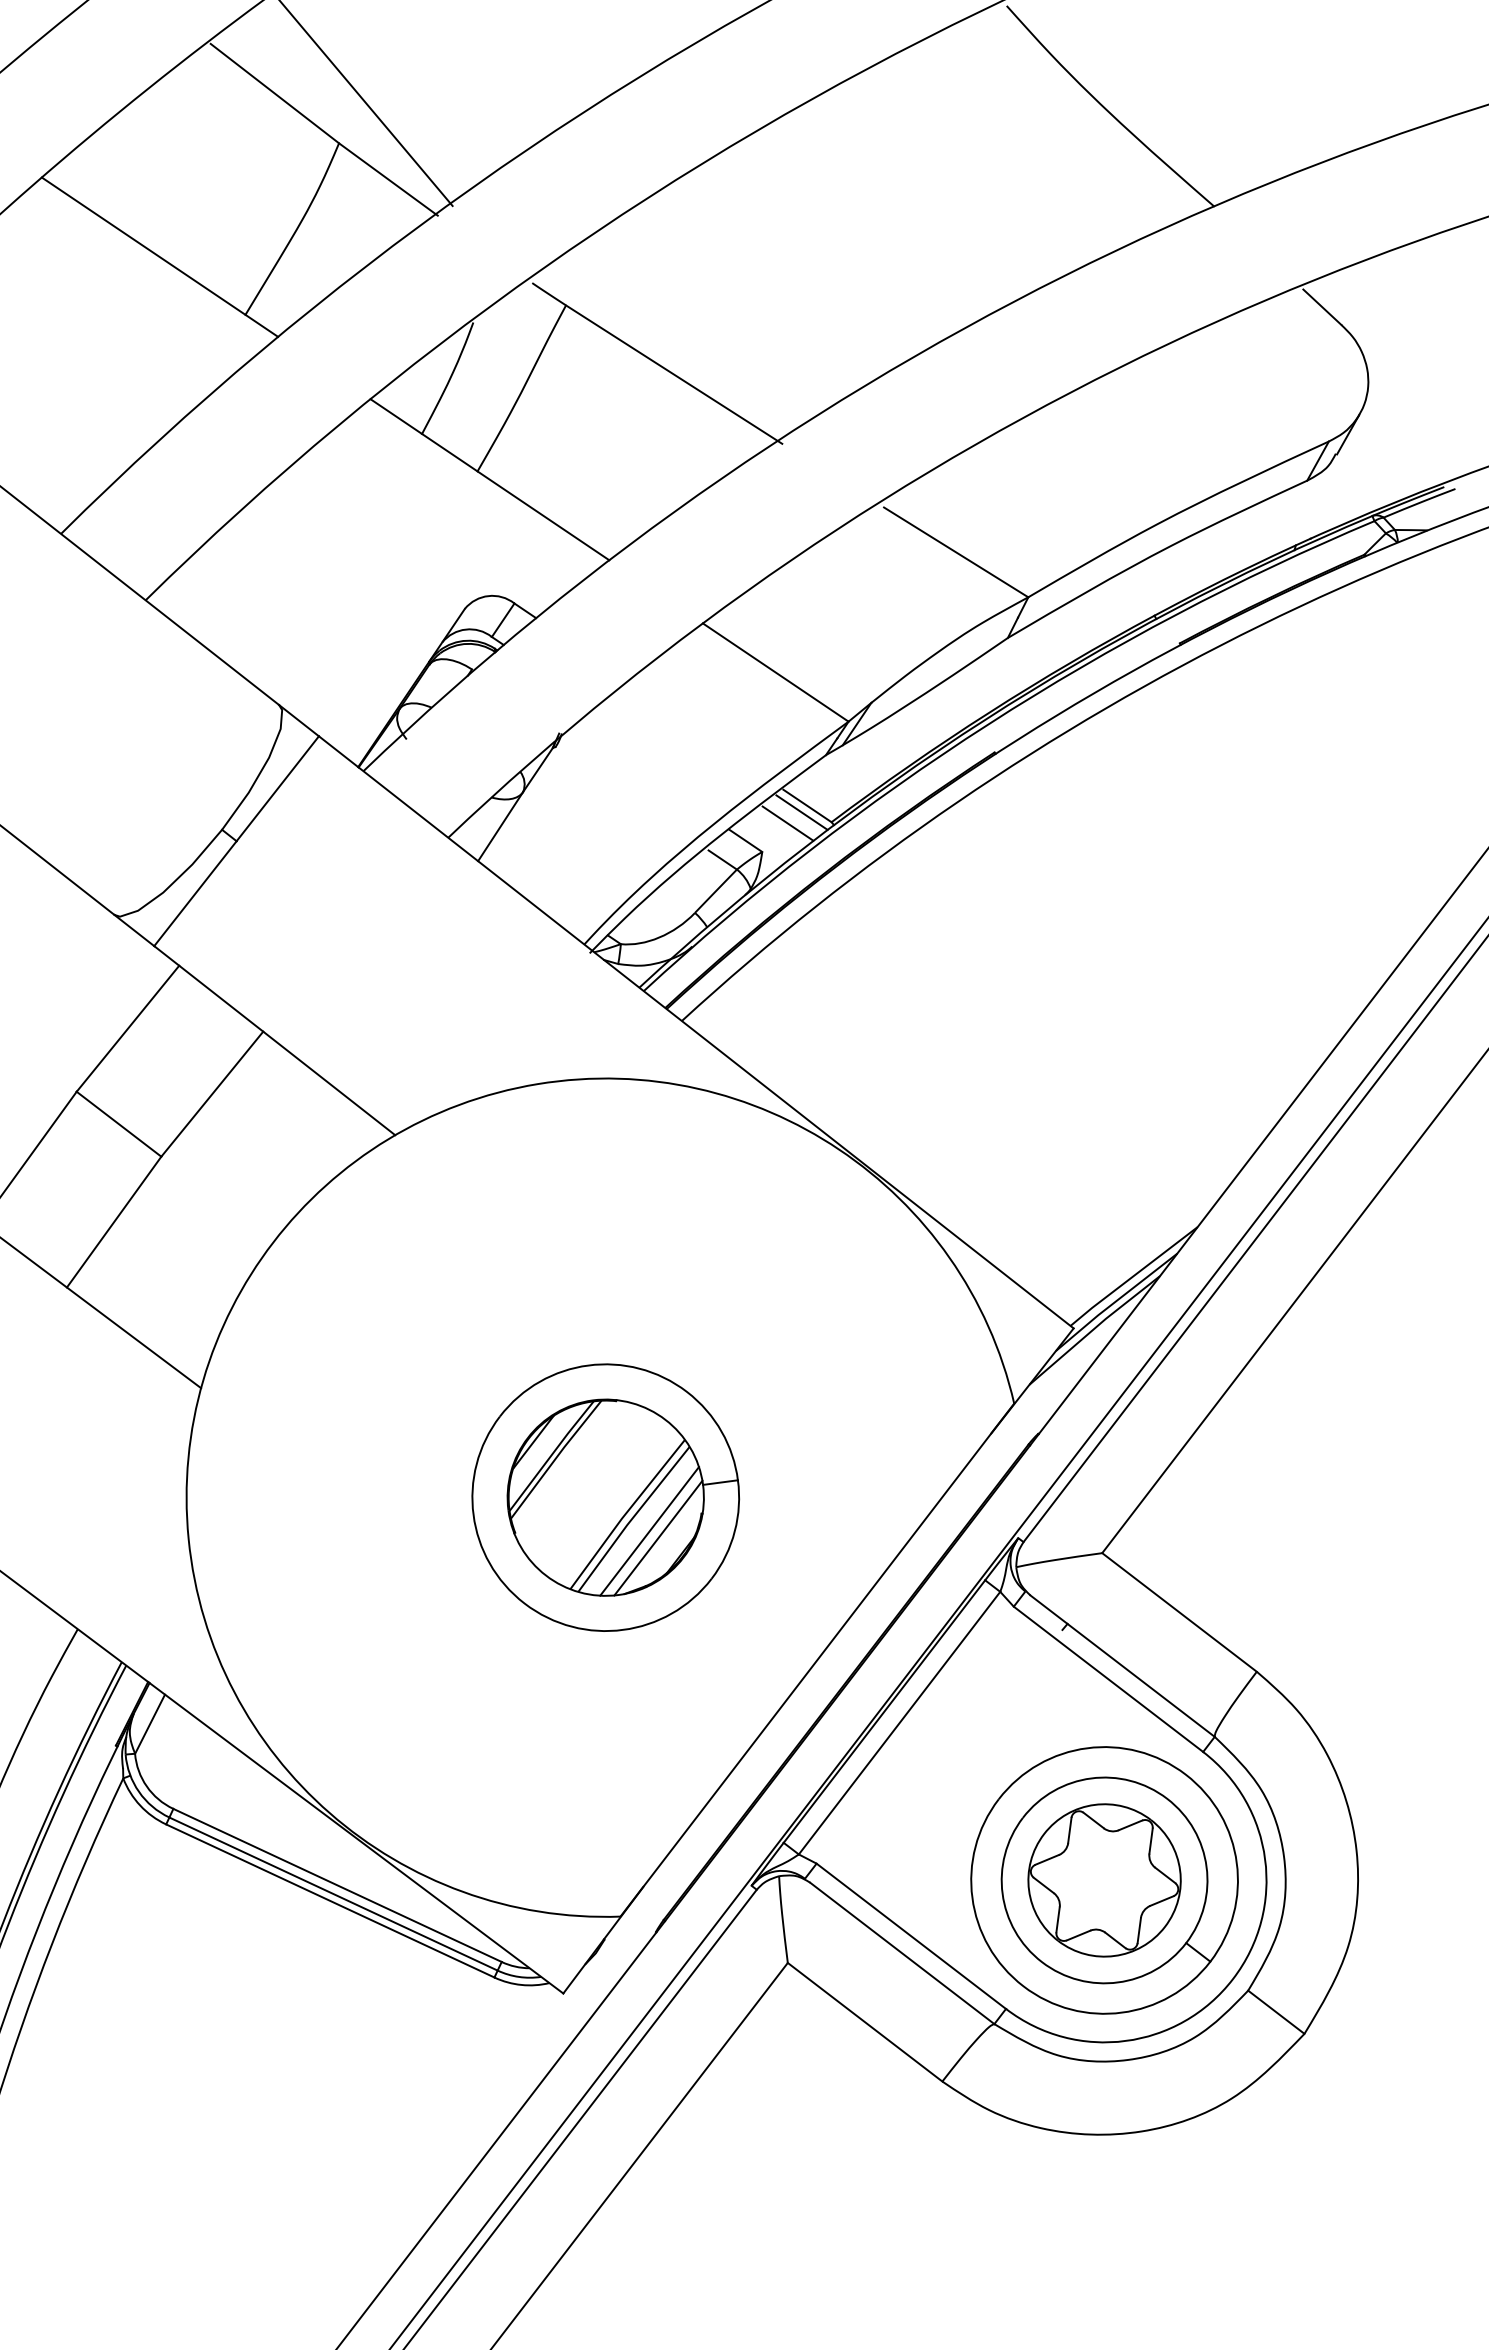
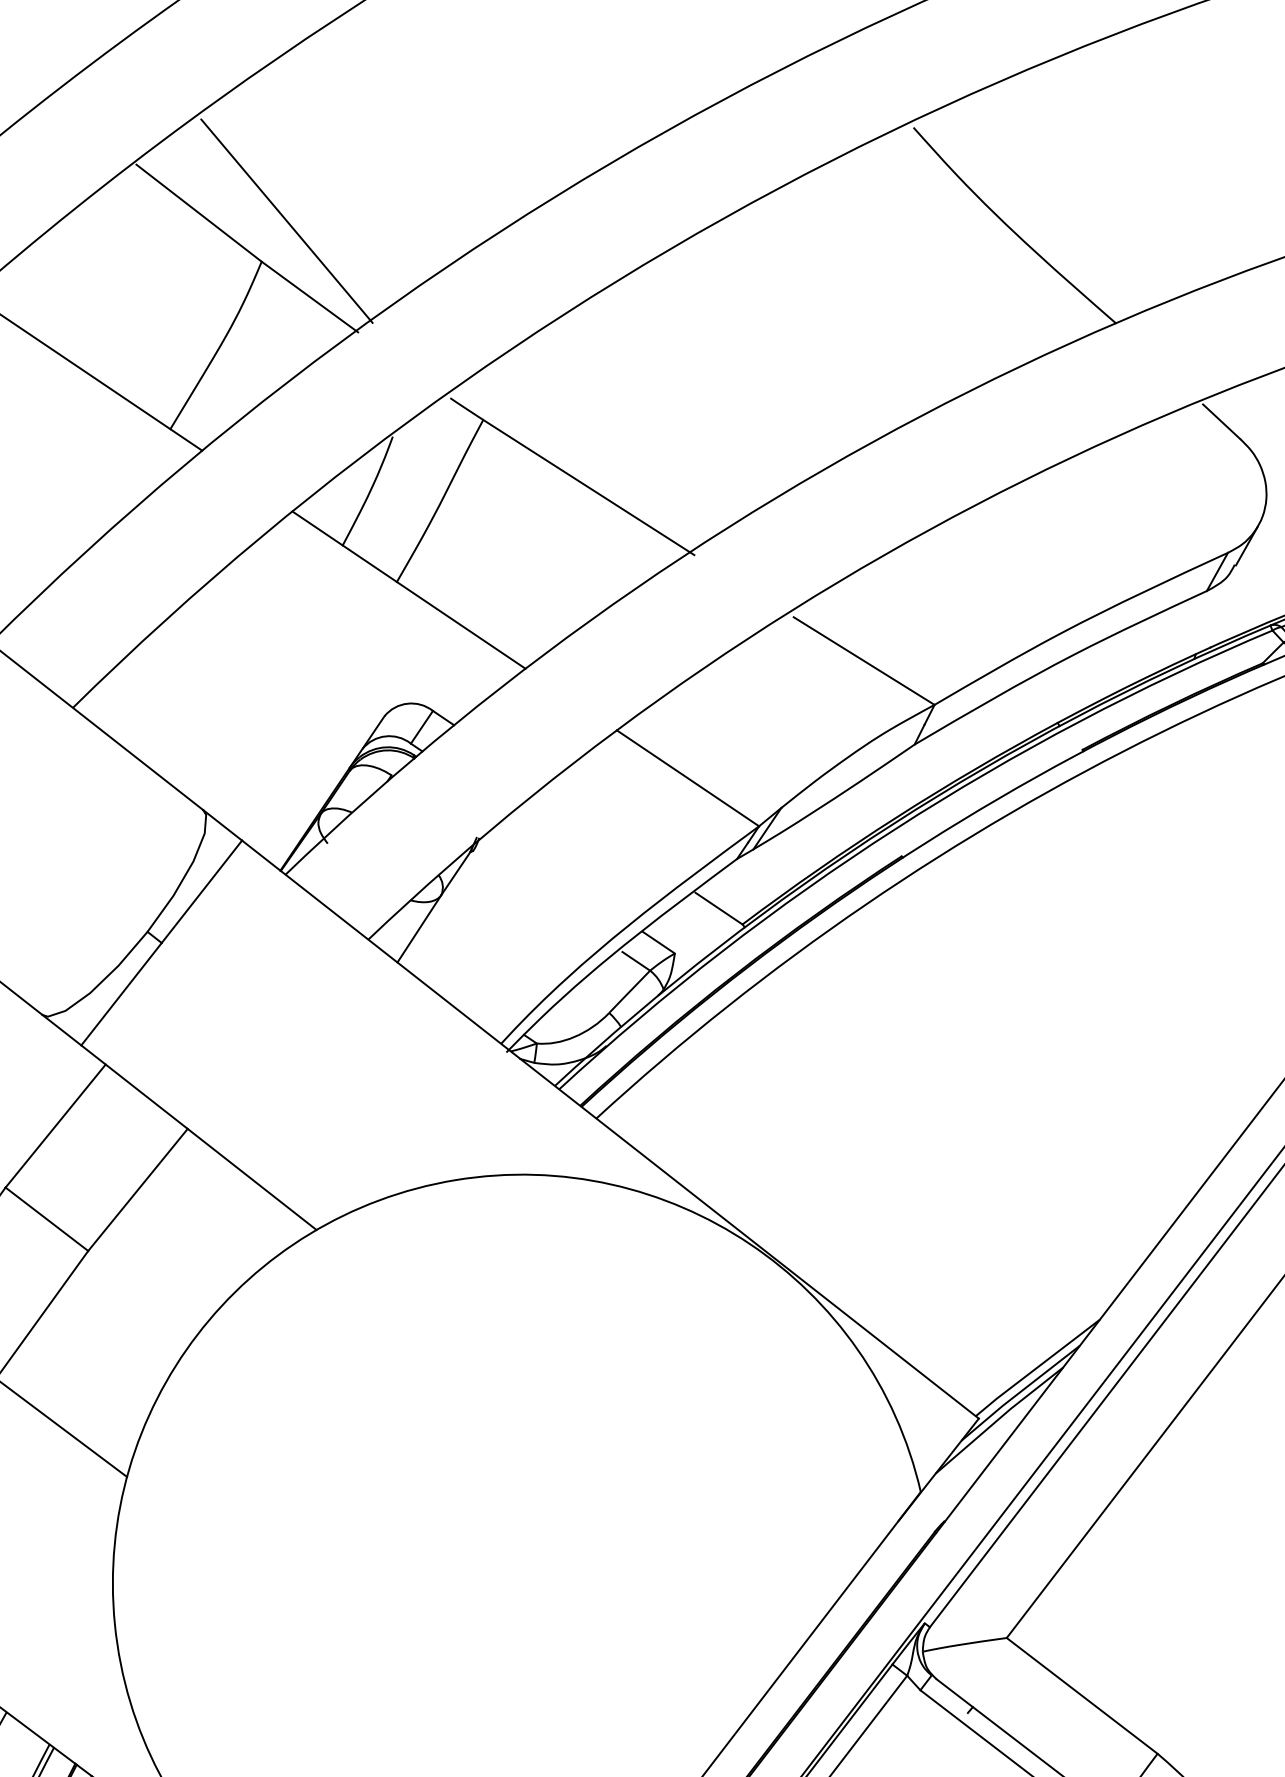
line: (801, 812) -> (713, 914), removed
line: (787, 823) -> (699, 925), removed
part: (605, 1497) -> (521, 1583), removed

